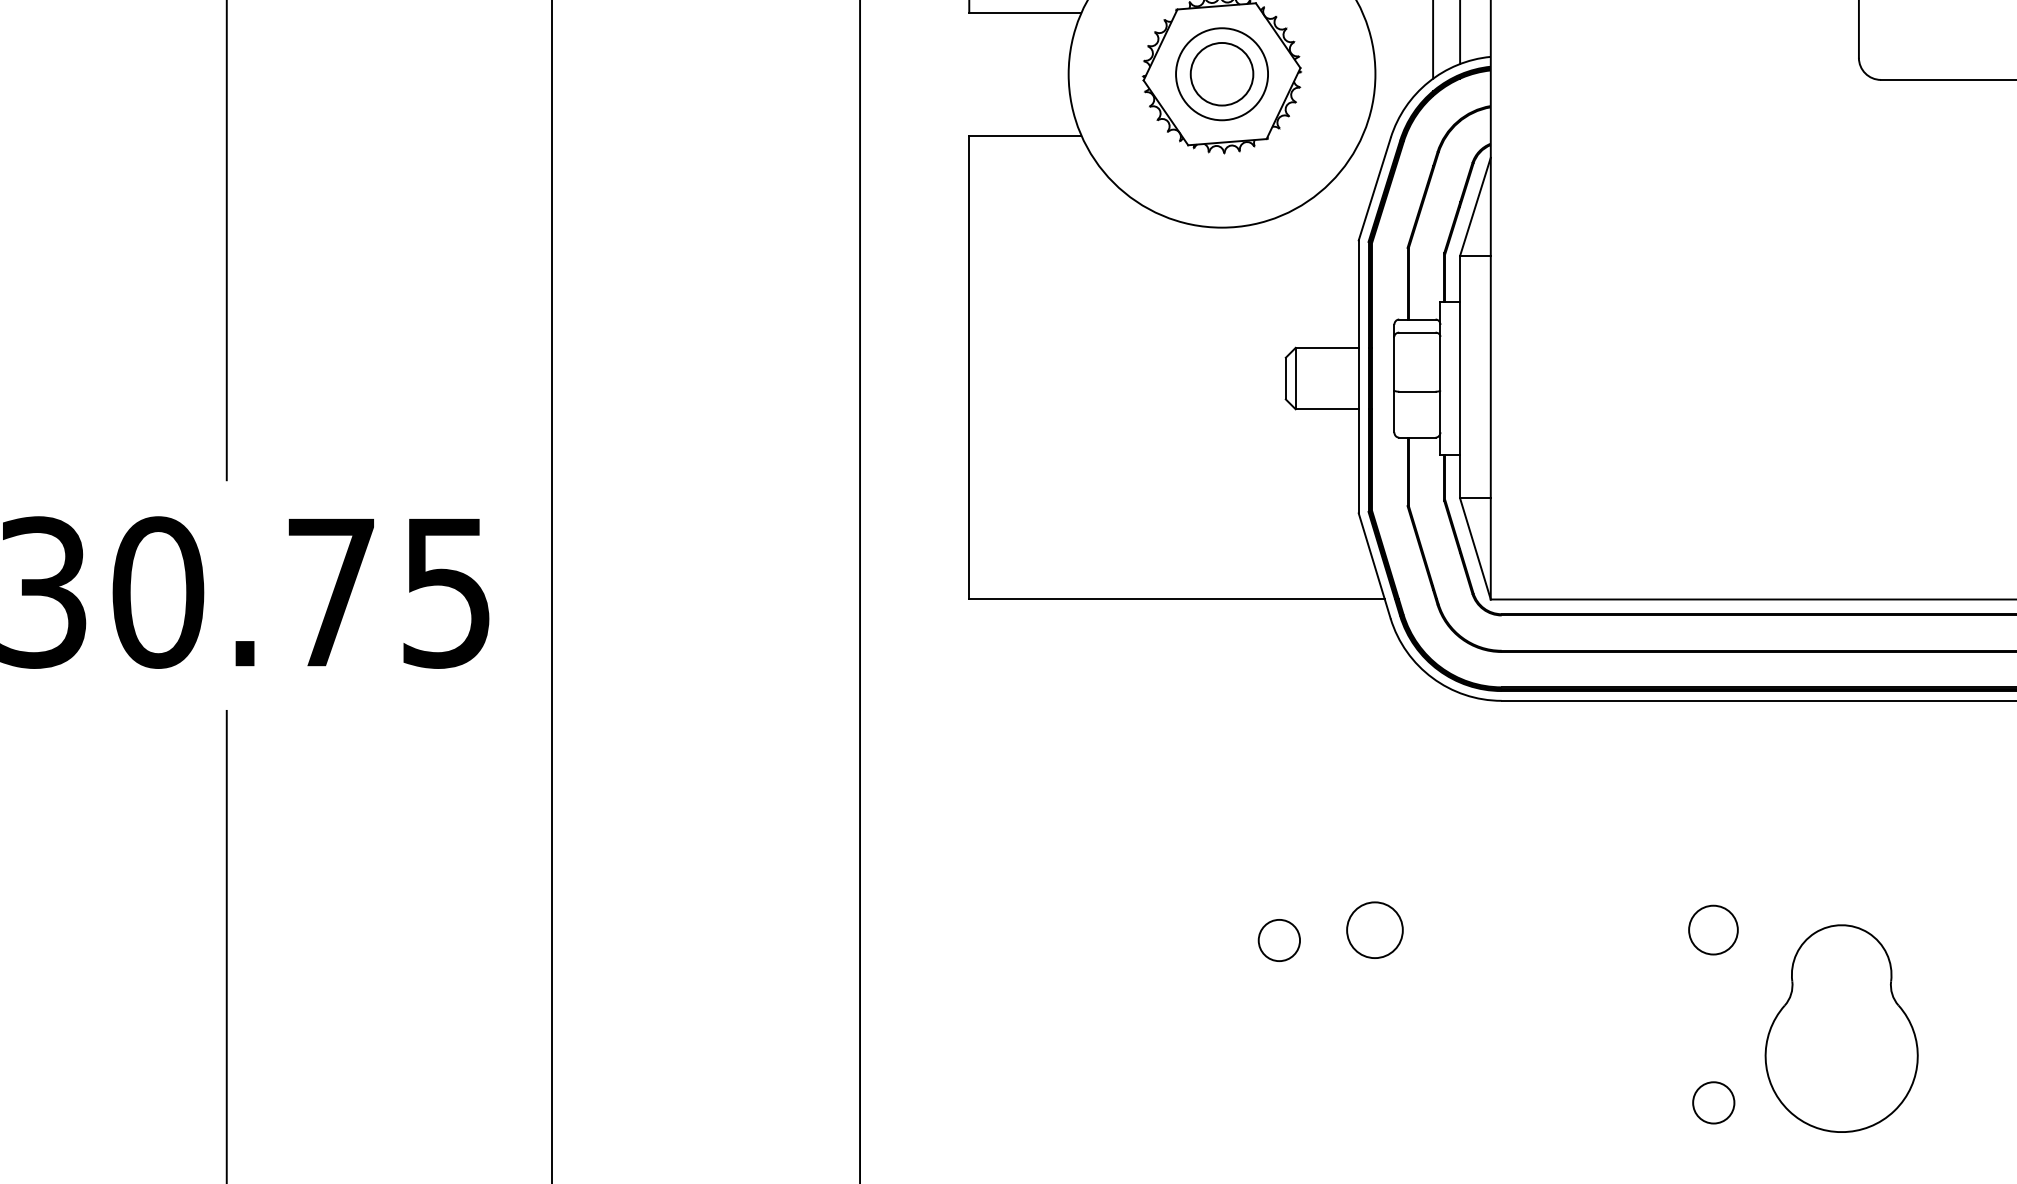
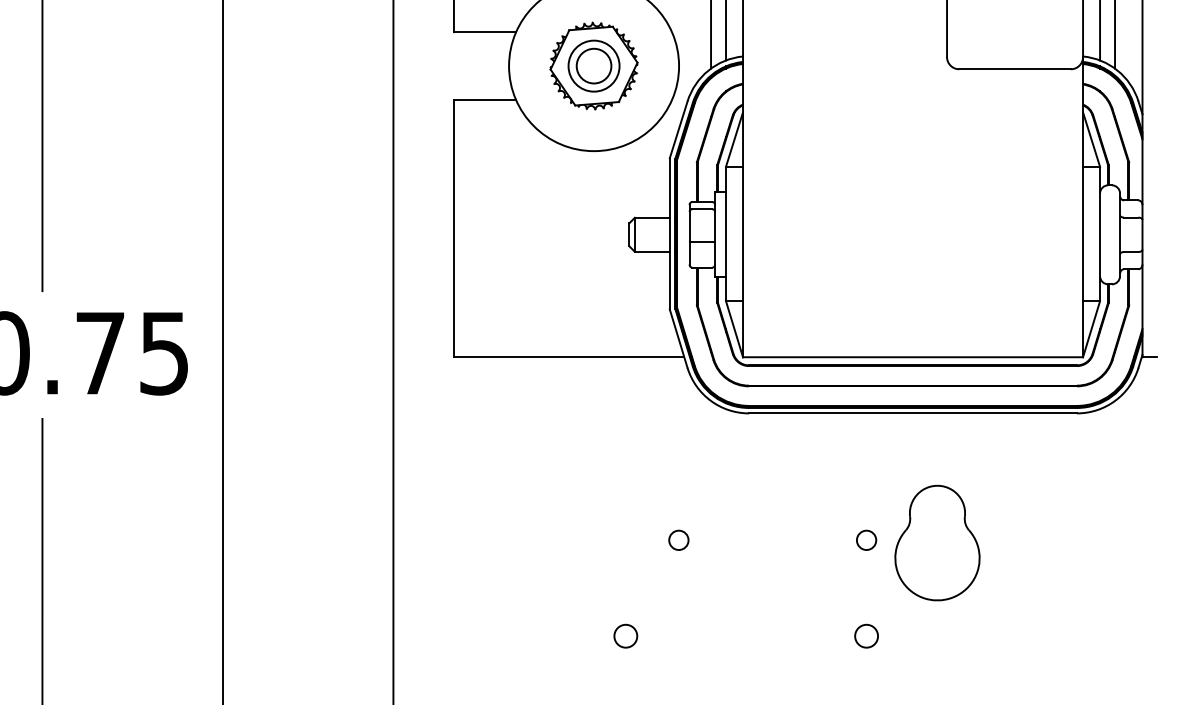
circle: (1374, 928) -> (678, 539), size x0.62
circle: (1713, 928) -> (866, 539), size x0.71
circle: (1278, 939) -> (625, 635), moved
part: (1841, 1027) -> (937, 542), moved

